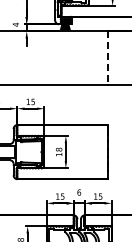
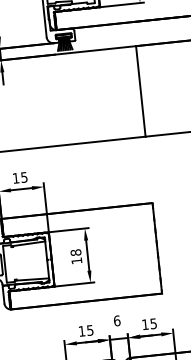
line: (107, 58) -> (140, 91), dashed -> solid

